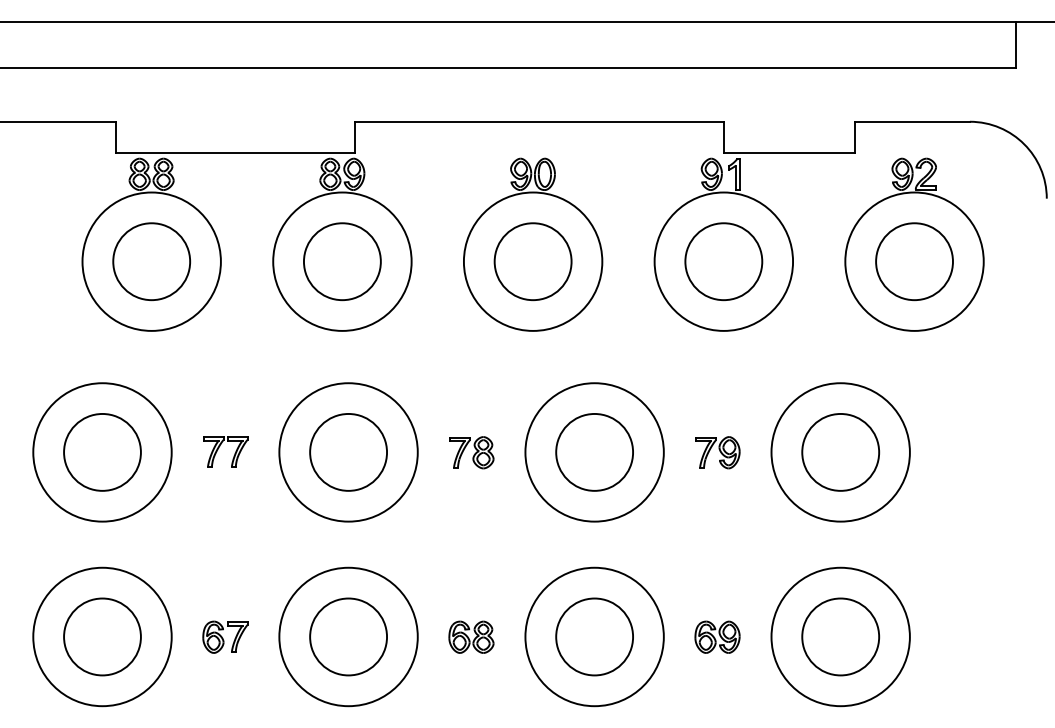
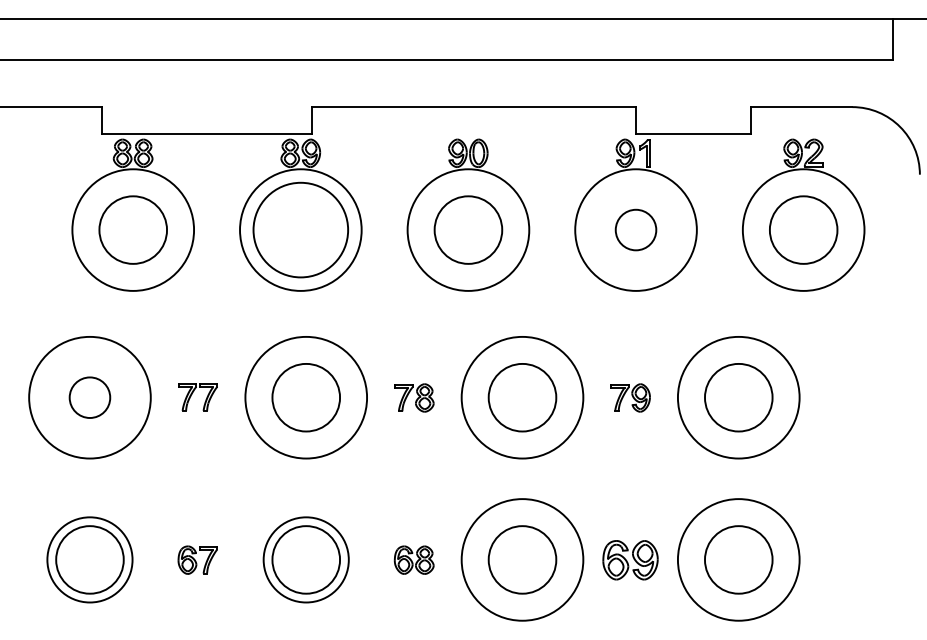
circle: (342, 261) -> (300, 229), size x1.4
circle: (723, 261) -> (635, 229), size x0.6
circle: (101, 452) -> (89, 397), size x0.6
circle: (101, 636) -> (89, 559), size x0.7
circle: (348, 636) -> (306, 559), size x0.7
part: (717, 636) -> (630, 559), size x1.4

